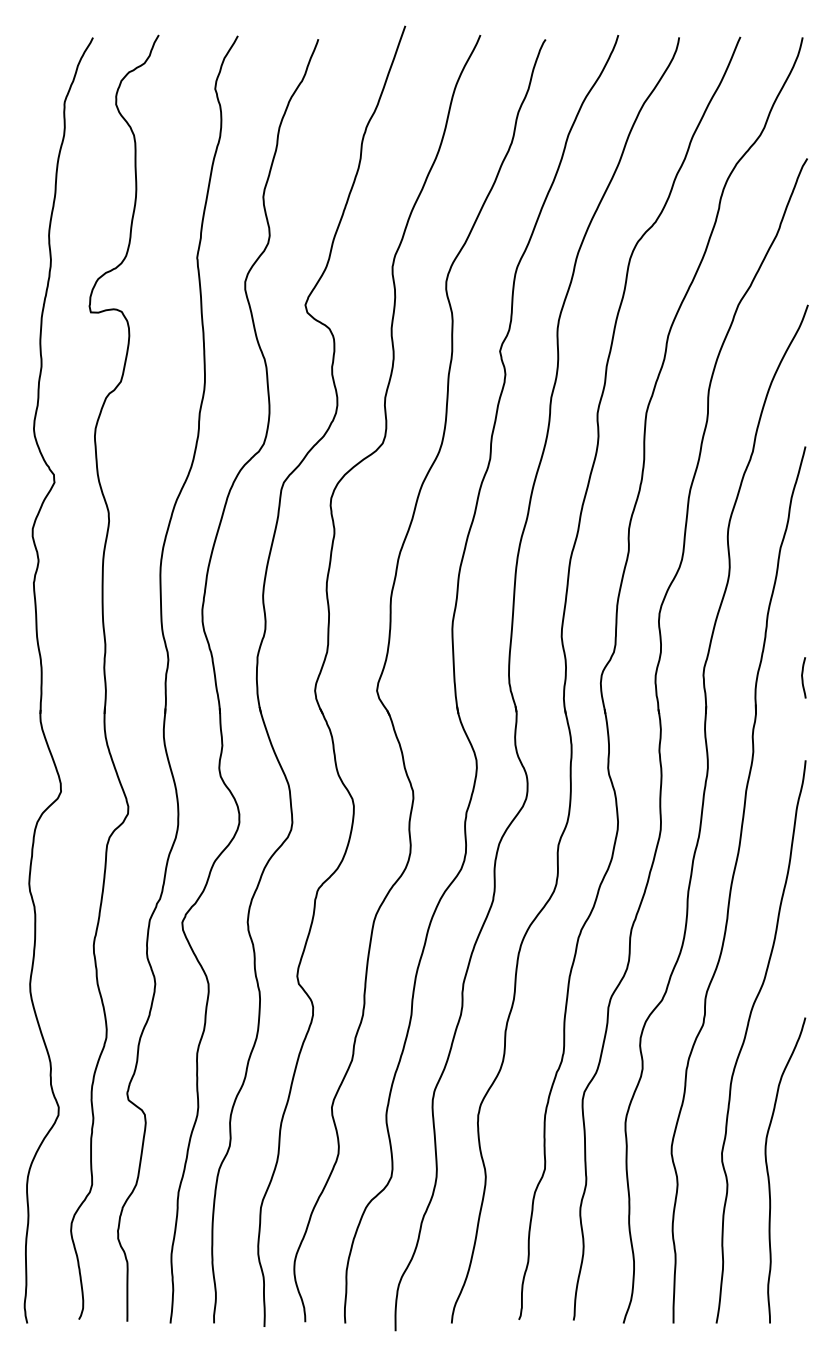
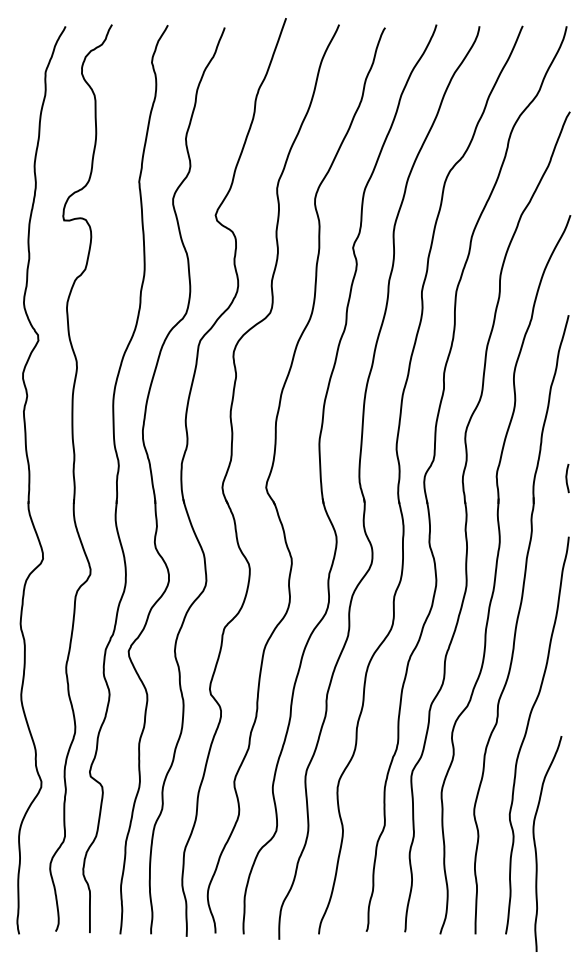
curve: (769, 1175) -> (536, 847), moved

